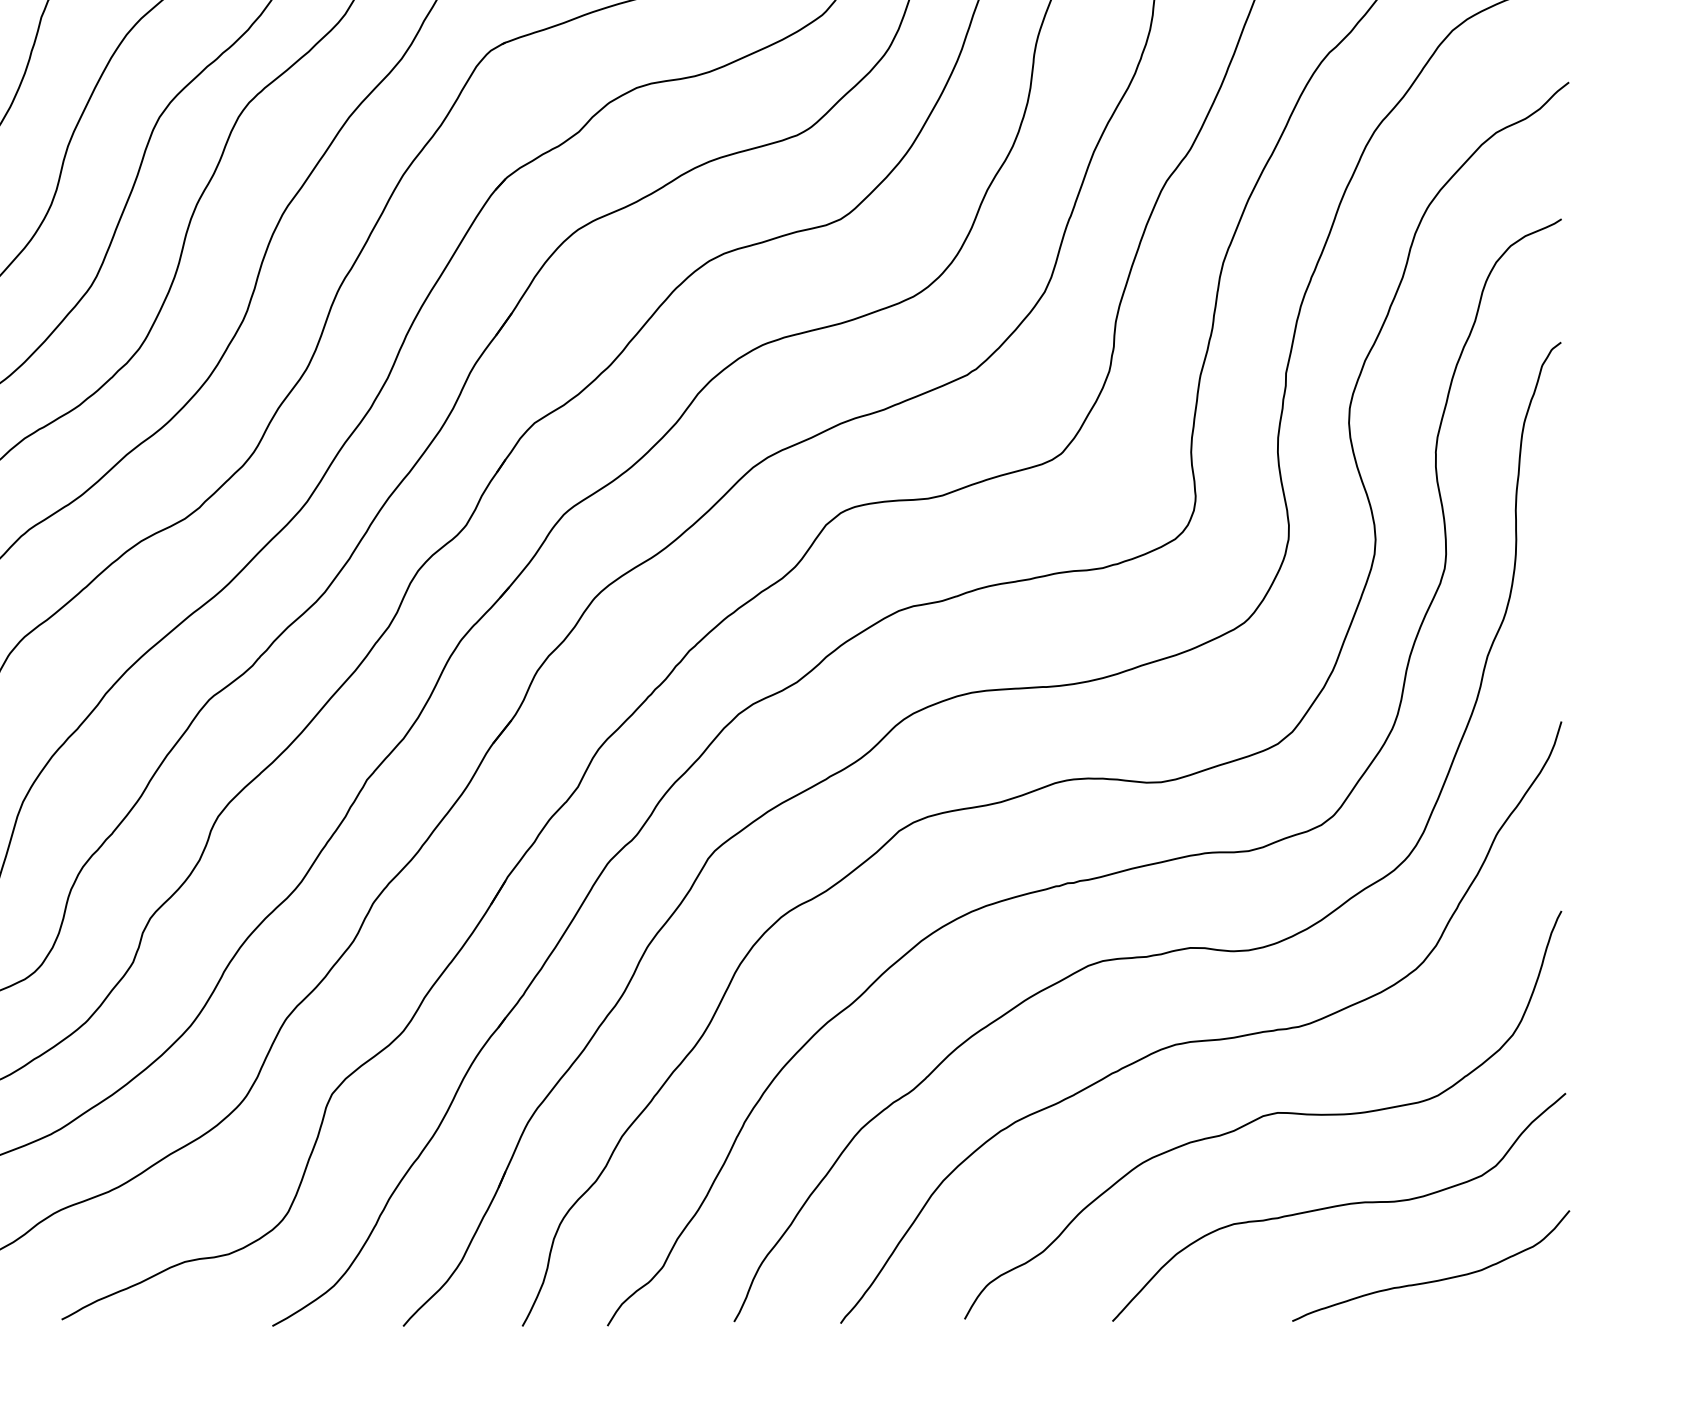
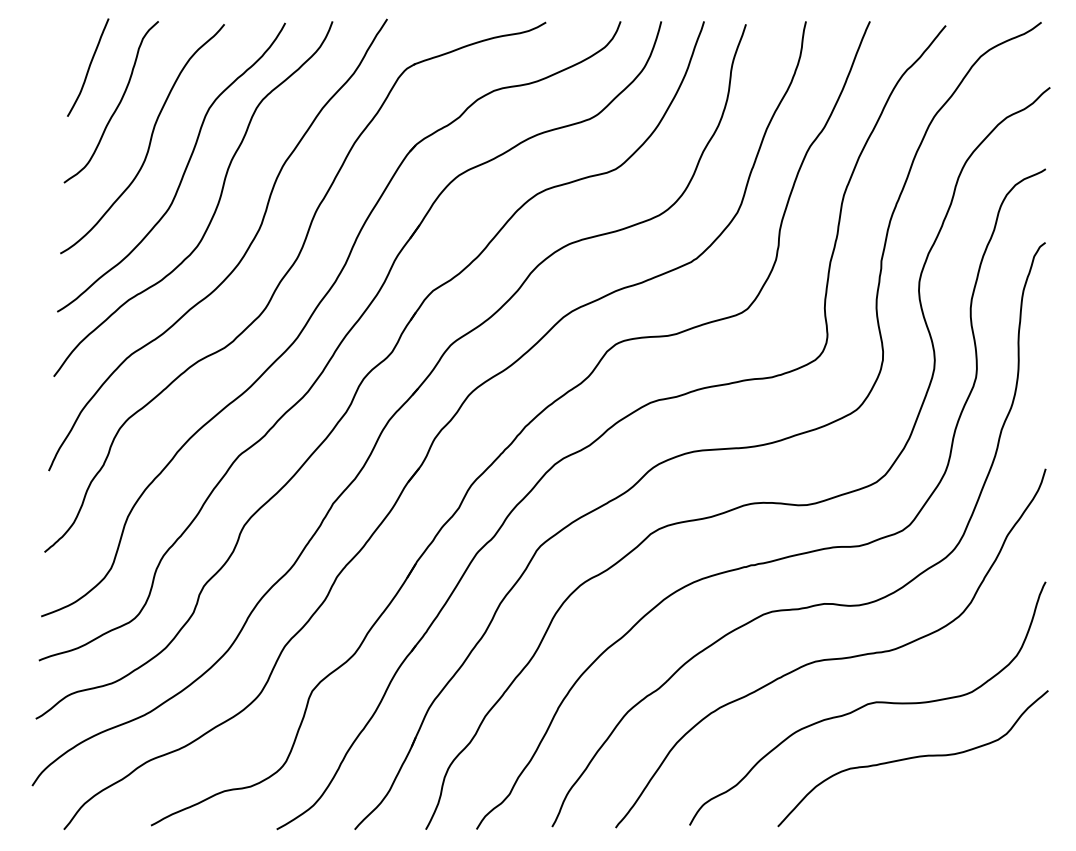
curve: (1435, 1279) -> (970, 801), removed

